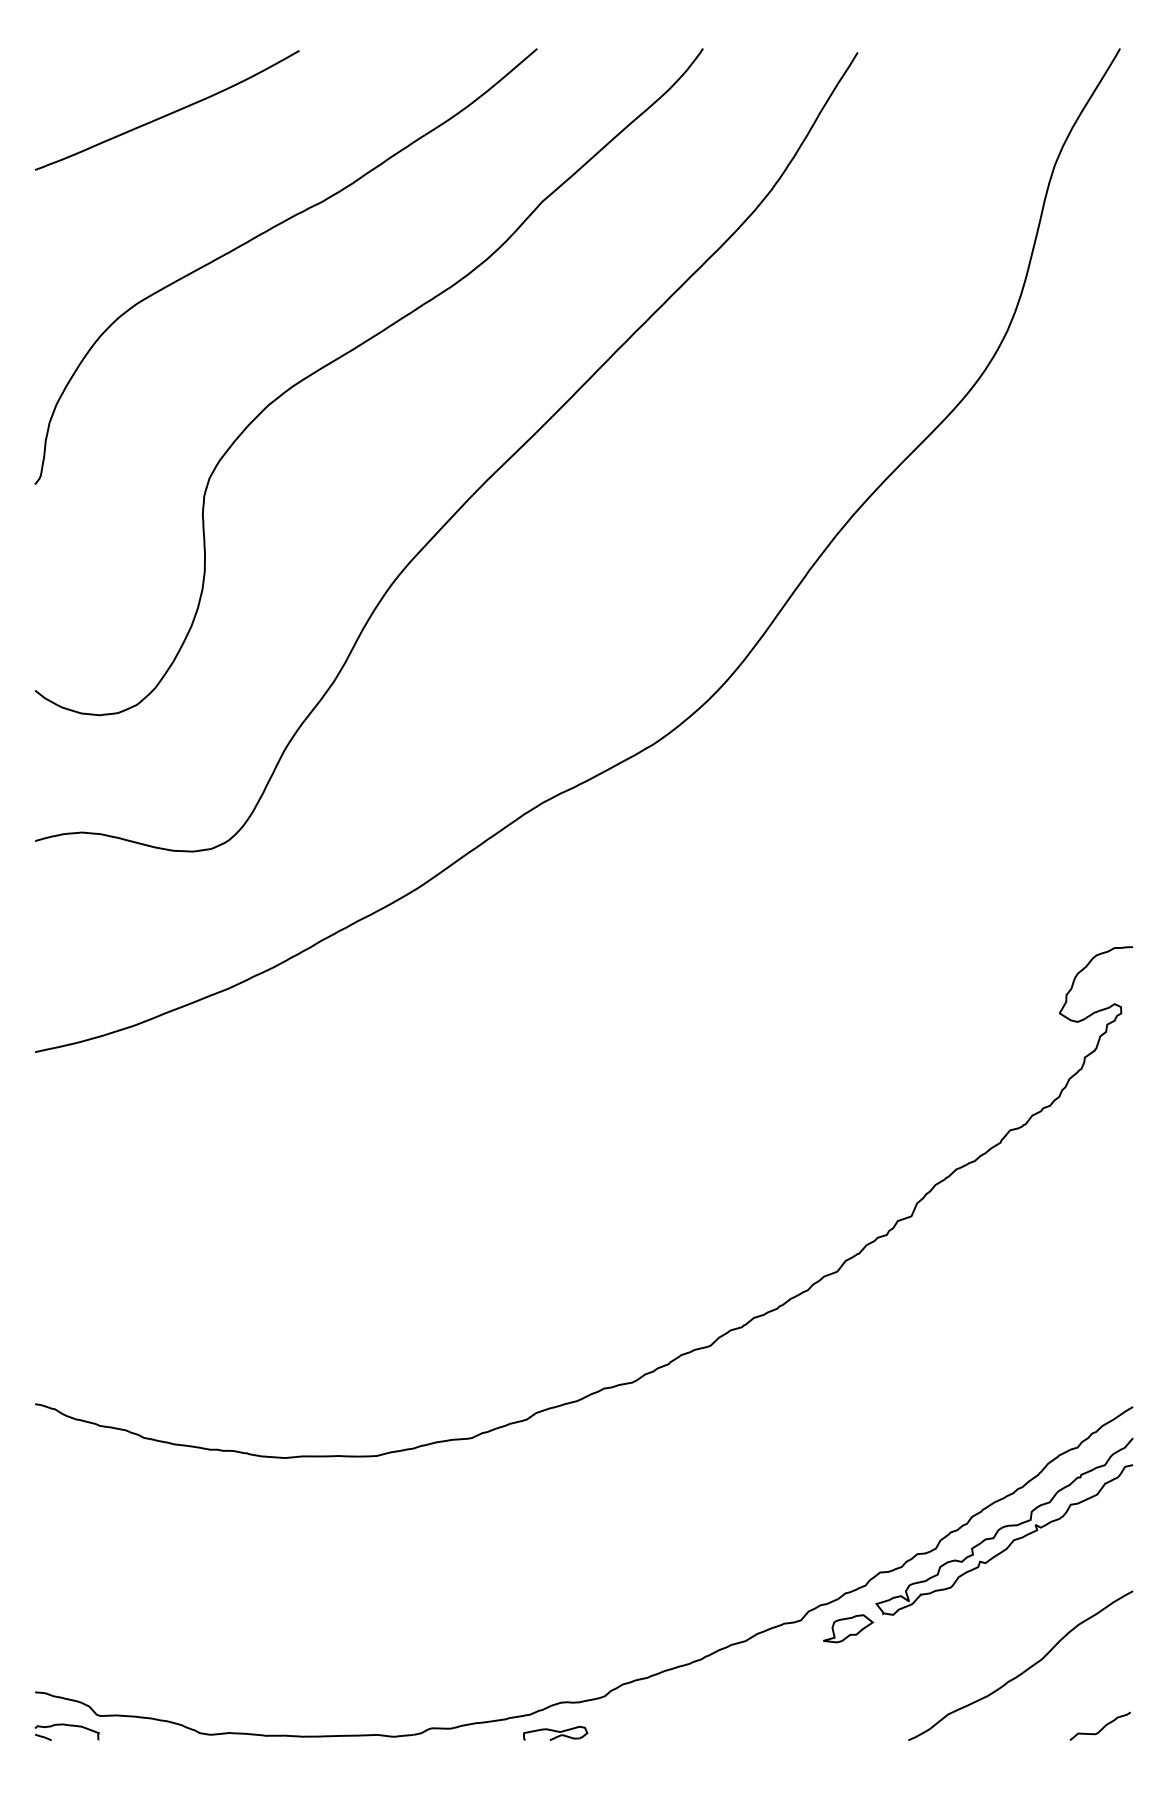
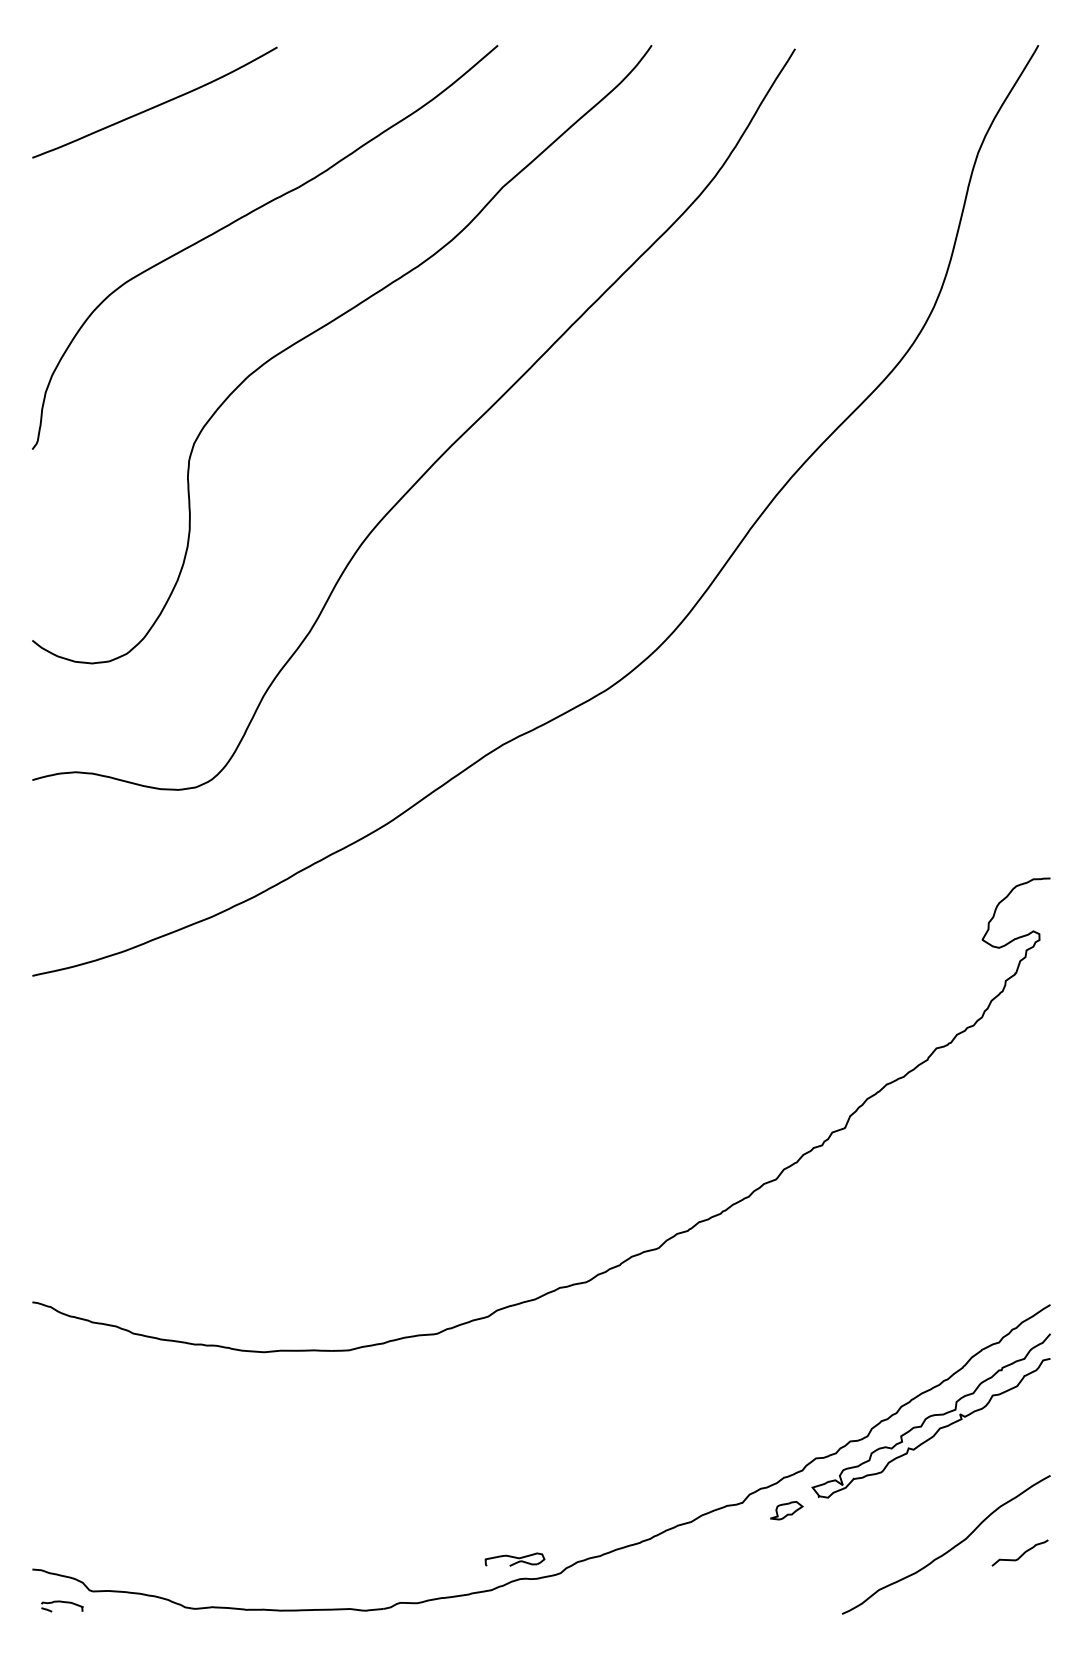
part: (848, 1628) -> (786, 1510), size x0.7
curve: (1101, 1727) -> (1021, 1554), moved
part: (67, 1732) -> (62, 1606), size x0.7
part: (555, 1733) -> (514, 1559), moved

